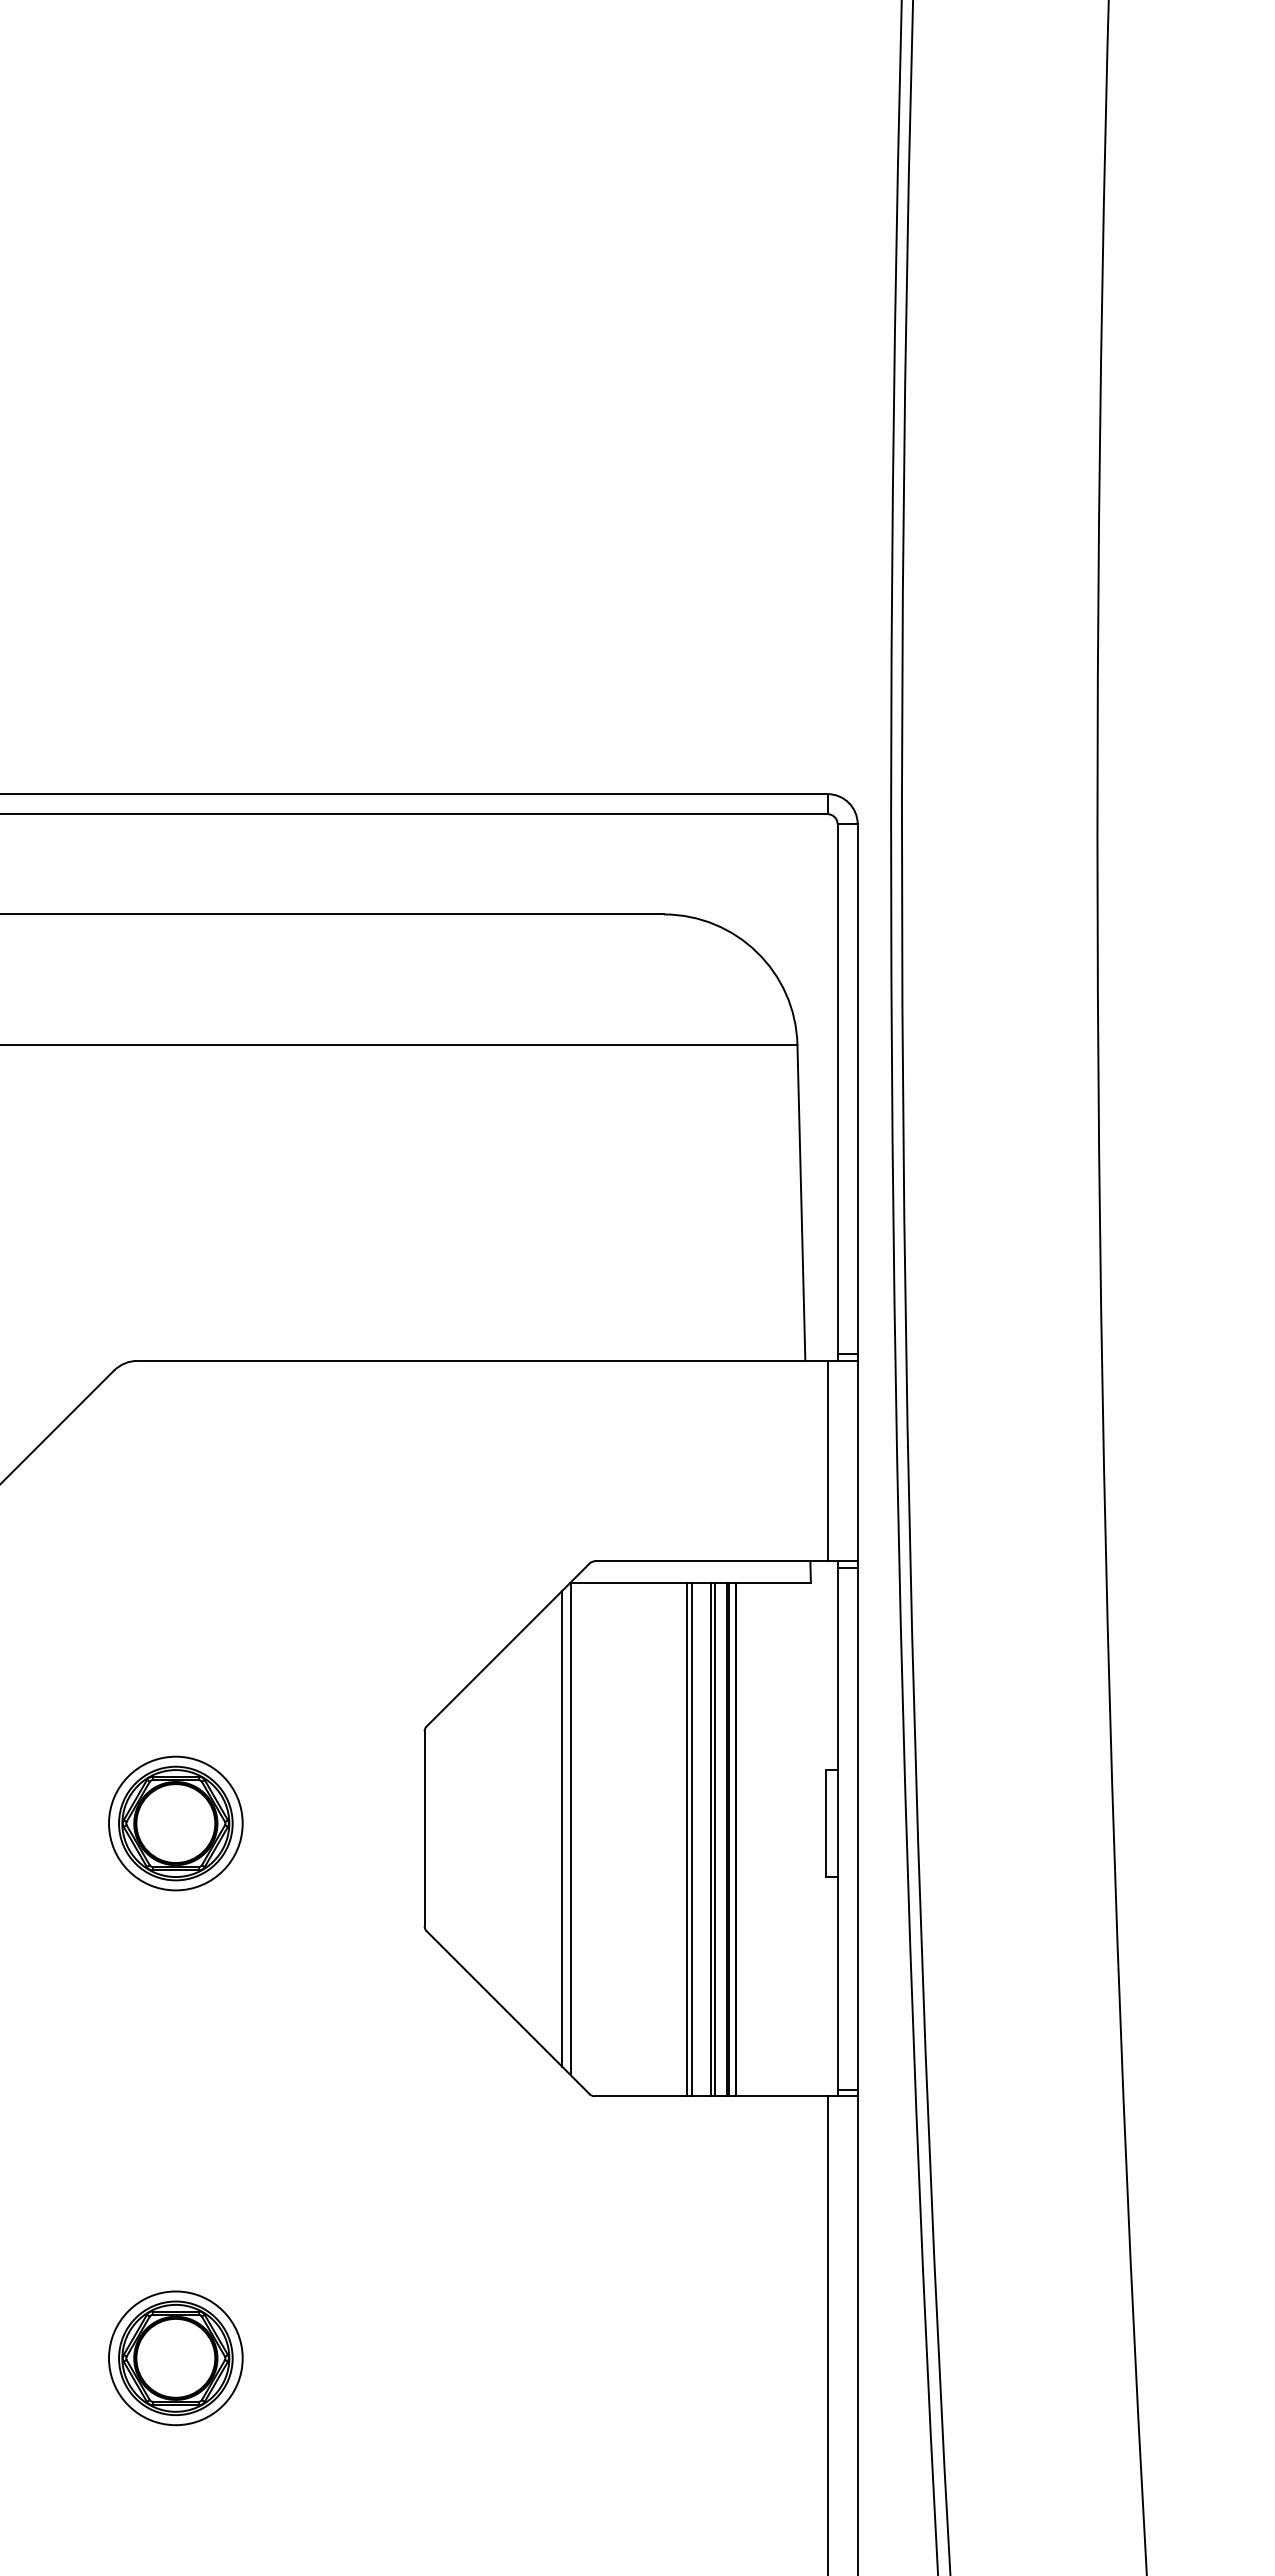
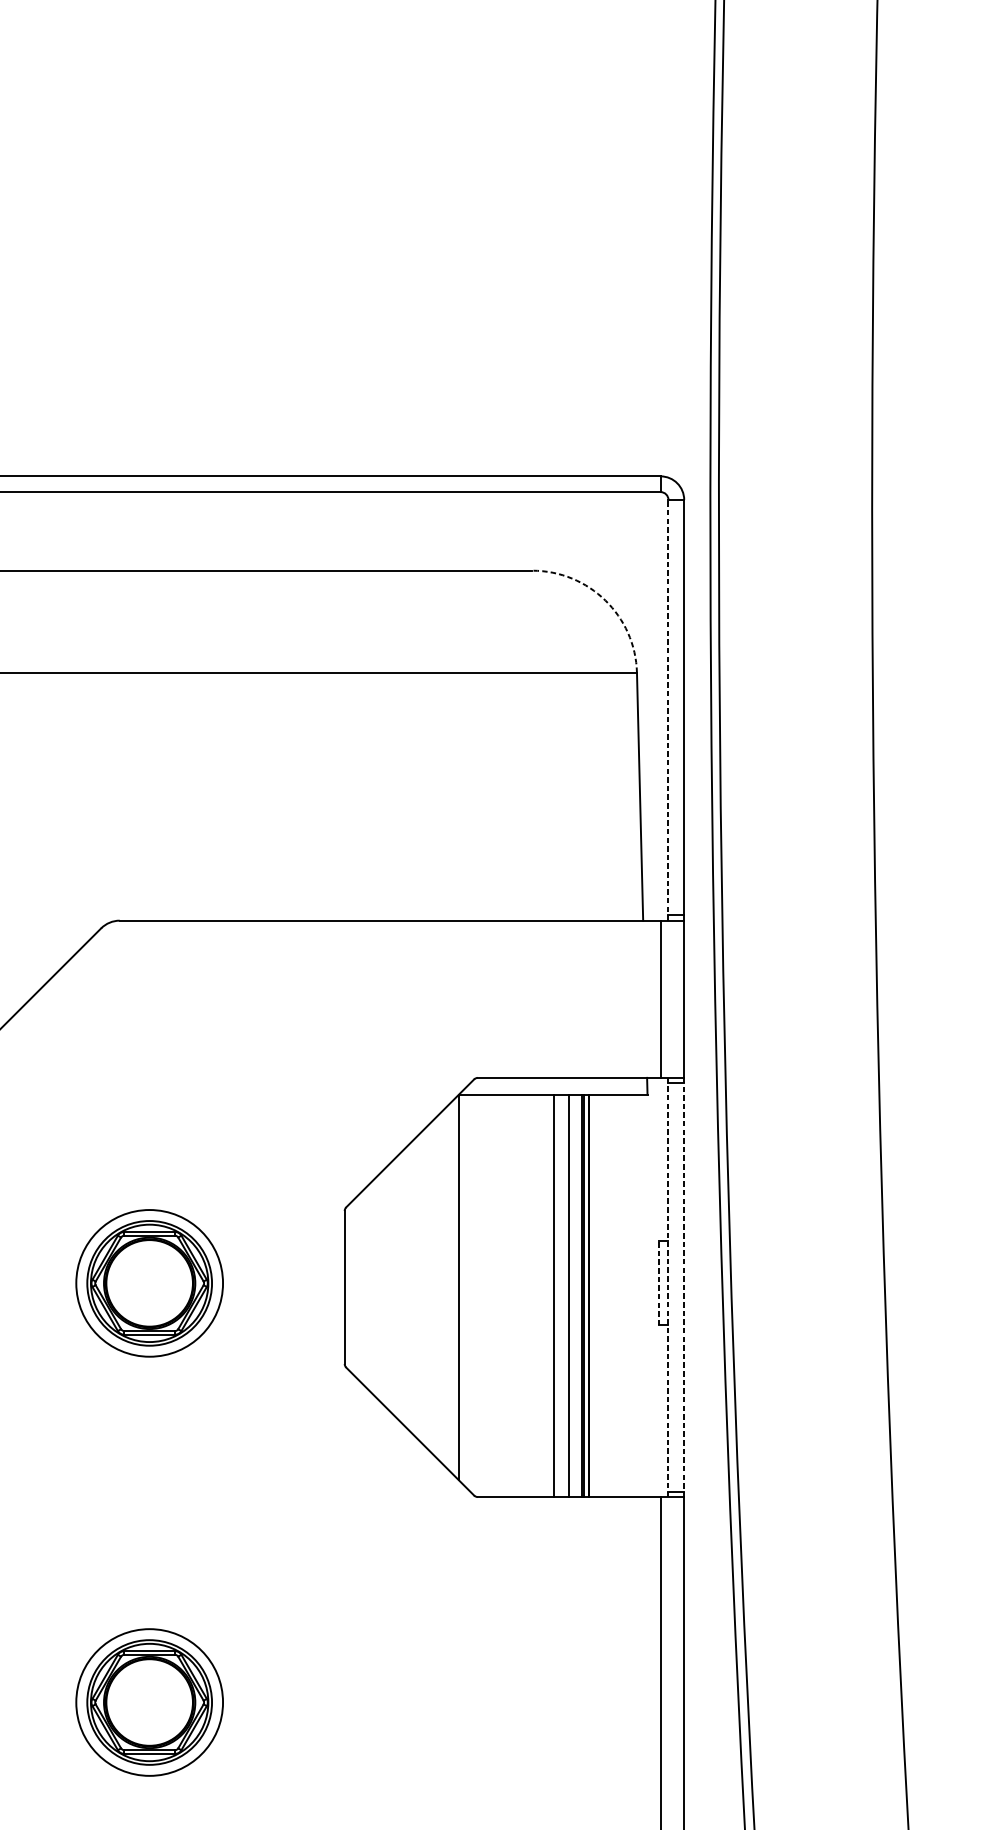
arc: (757, 952) -> (605, 600), solid -> dashed
line: (837, 1092) -> (668, 710), solid -> dashed
part: (175, 1823) -> (149, 1283), size x1.4
line: (825, 1823) -> (658, 1283), solid -> dashed
line: (562, 1828) -> (452, 1287), removed
line: (837, 1828) -> (668, 1287), solid -> dashed
line: (857, 1829) -> (684, 1288), solid -> dashed
line: (686, 1839) -> (550, 1295), removed
line: (714, 1839) -> (571, 1295), removed
part: (175, 2358) -> (149, 1702), size x1.4

